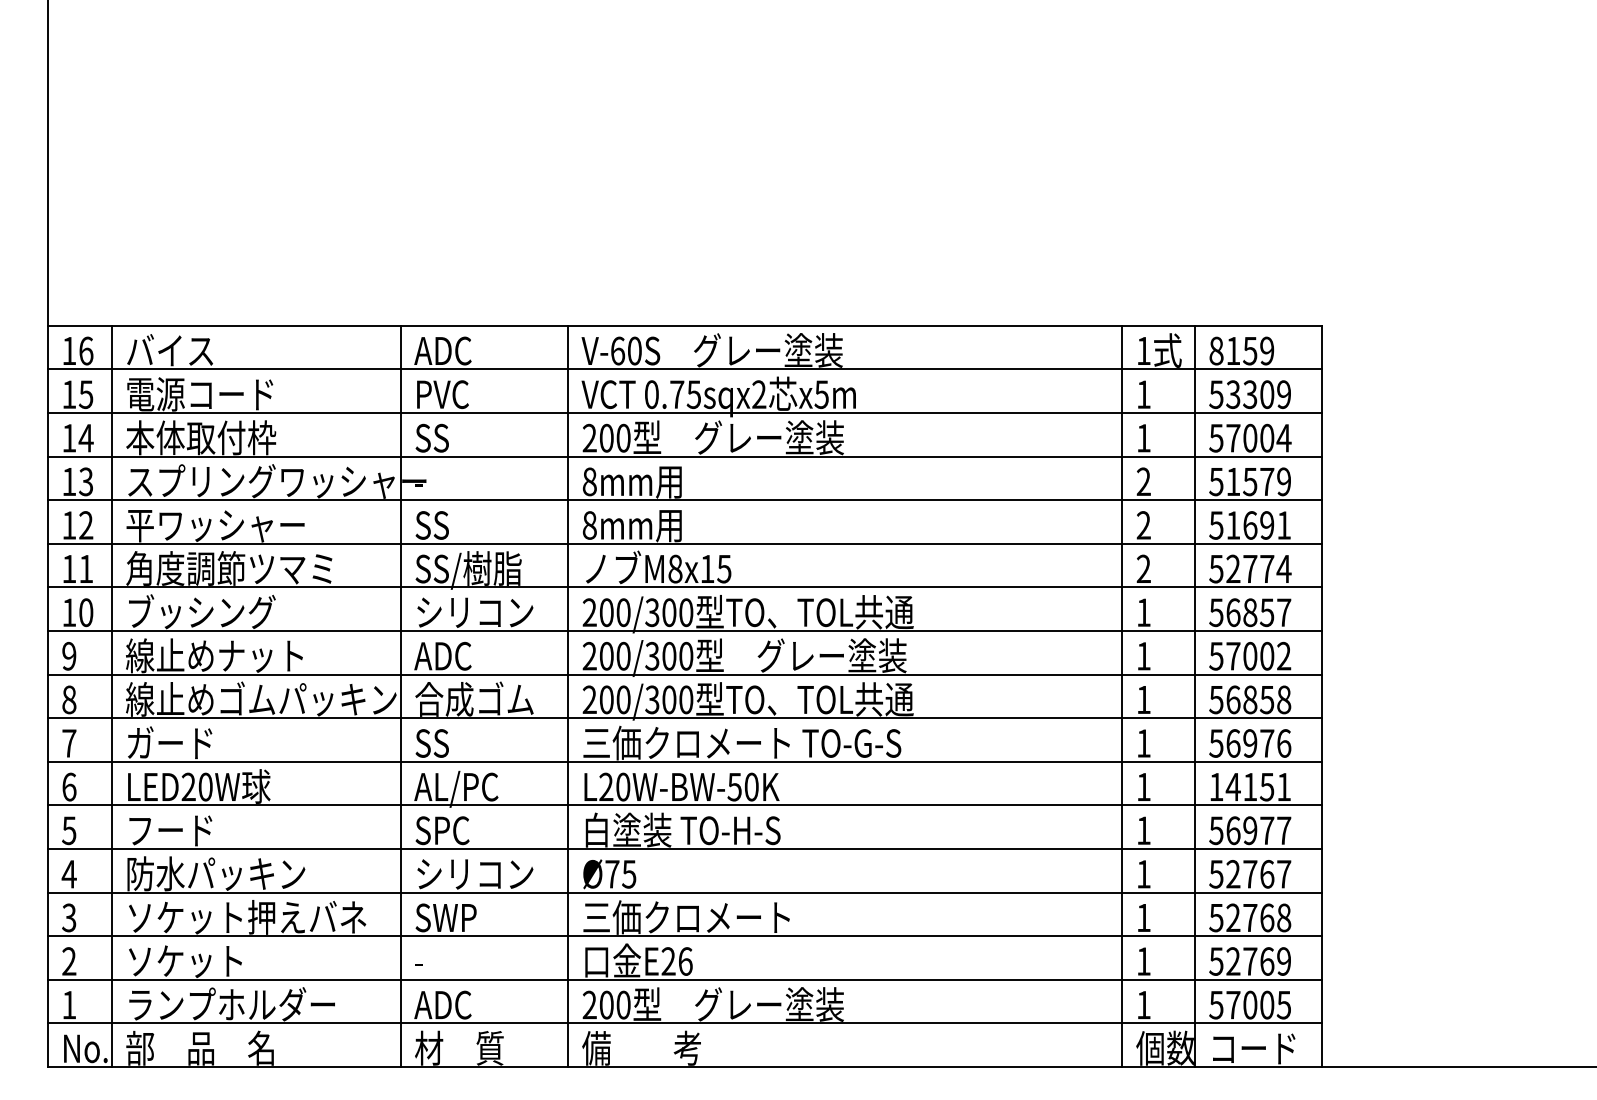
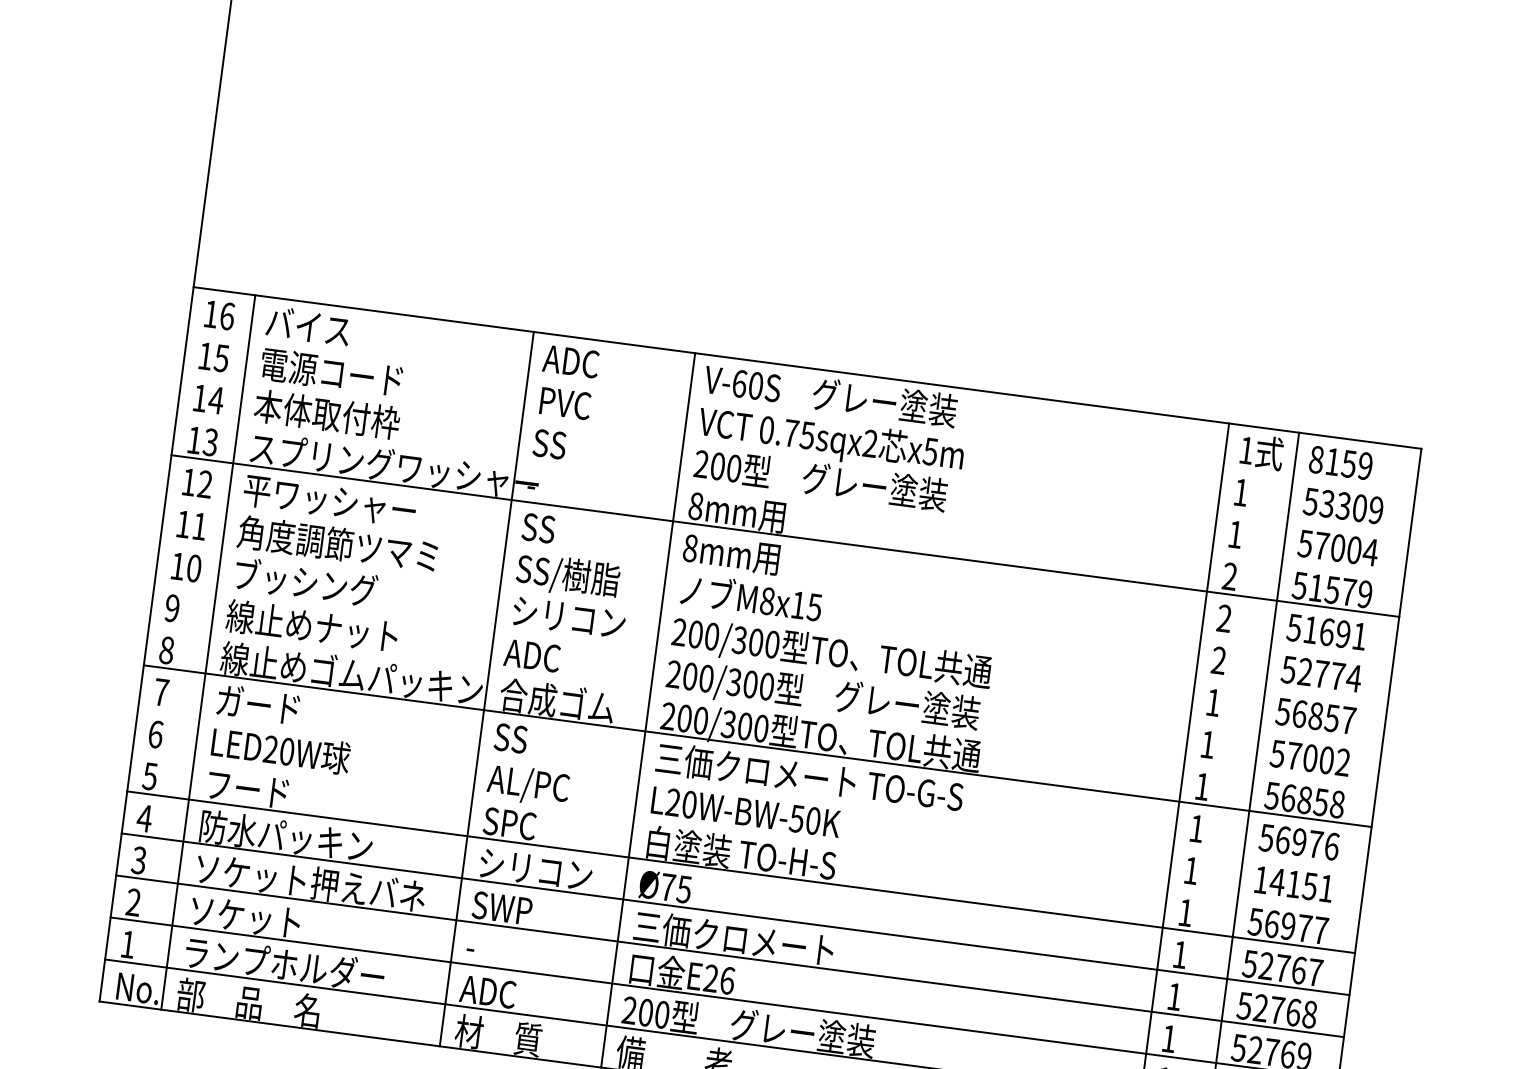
line: (684, 369) -> (801, 410), removed
line: (684, 413) -> (795, 452), removed
line: (684, 456) -> (790, 493), removed
line: (684, 543) -> (779, 577), removed
line: (684, 587) -> (773, 620), removed
line: (684, 631) -> (768, 662), removed
line: (684, 674) -> (762, 703), removed
line: (684, 761) -> (751, 787), removed
line: (684, 805) -> (746, 830), removed

